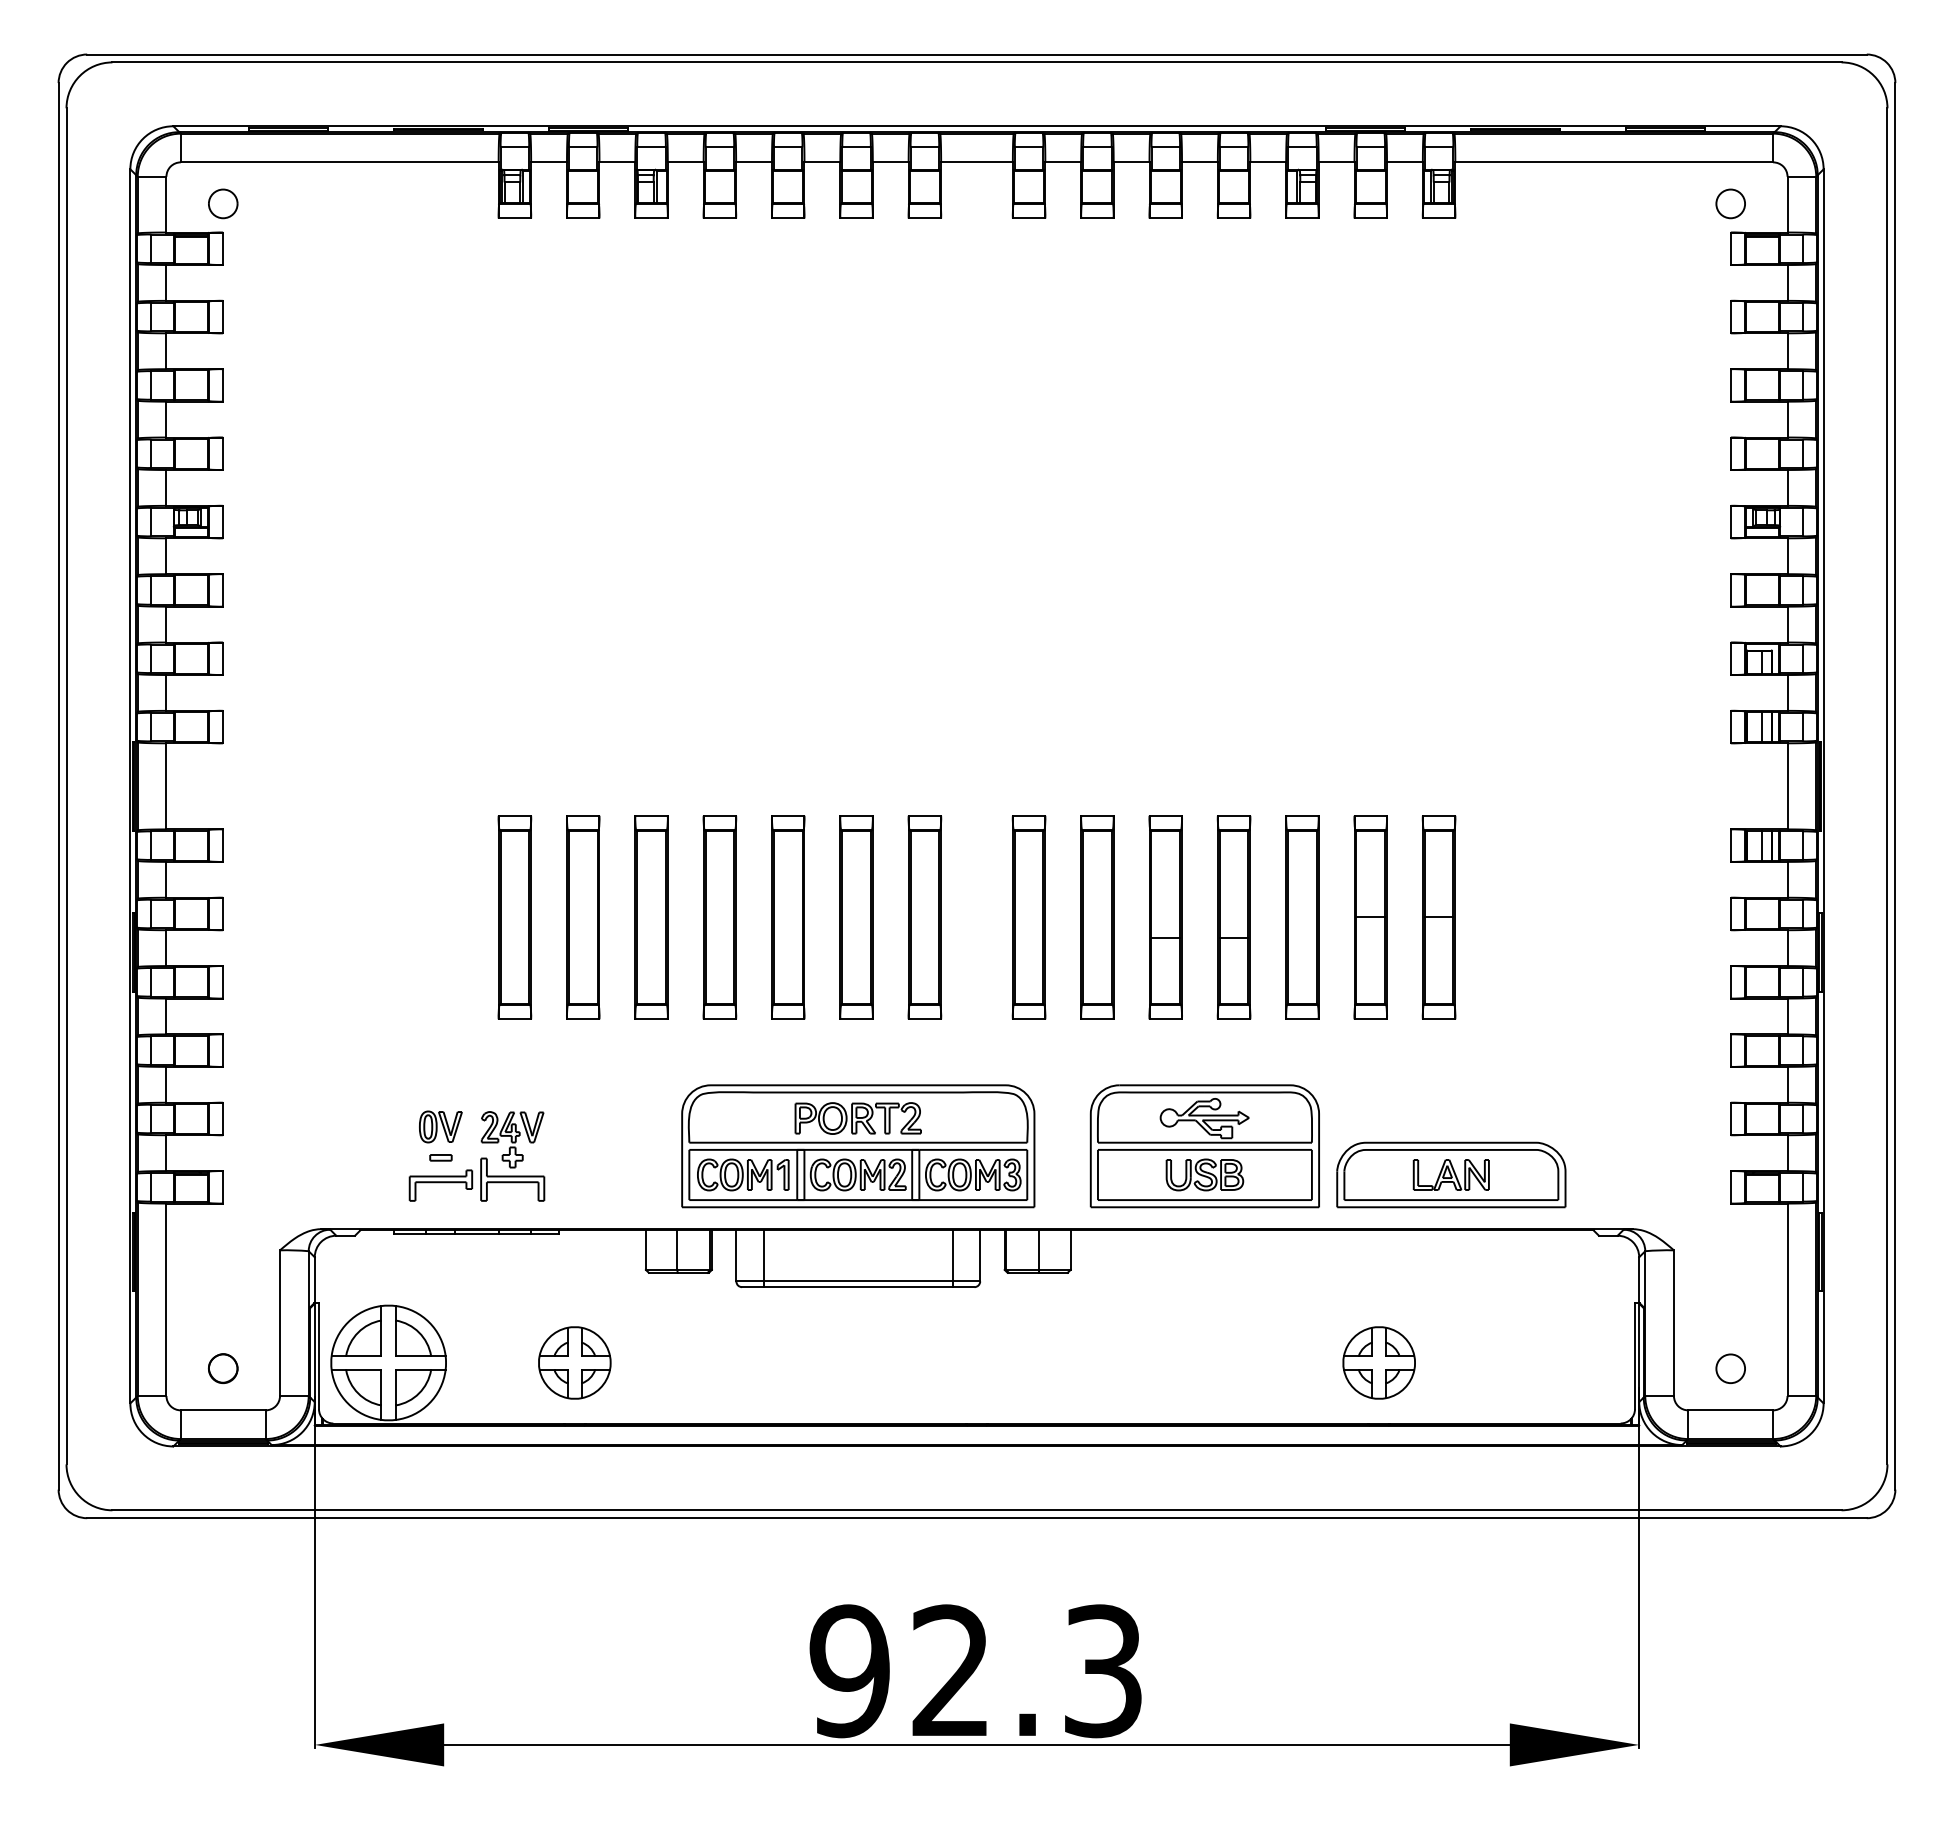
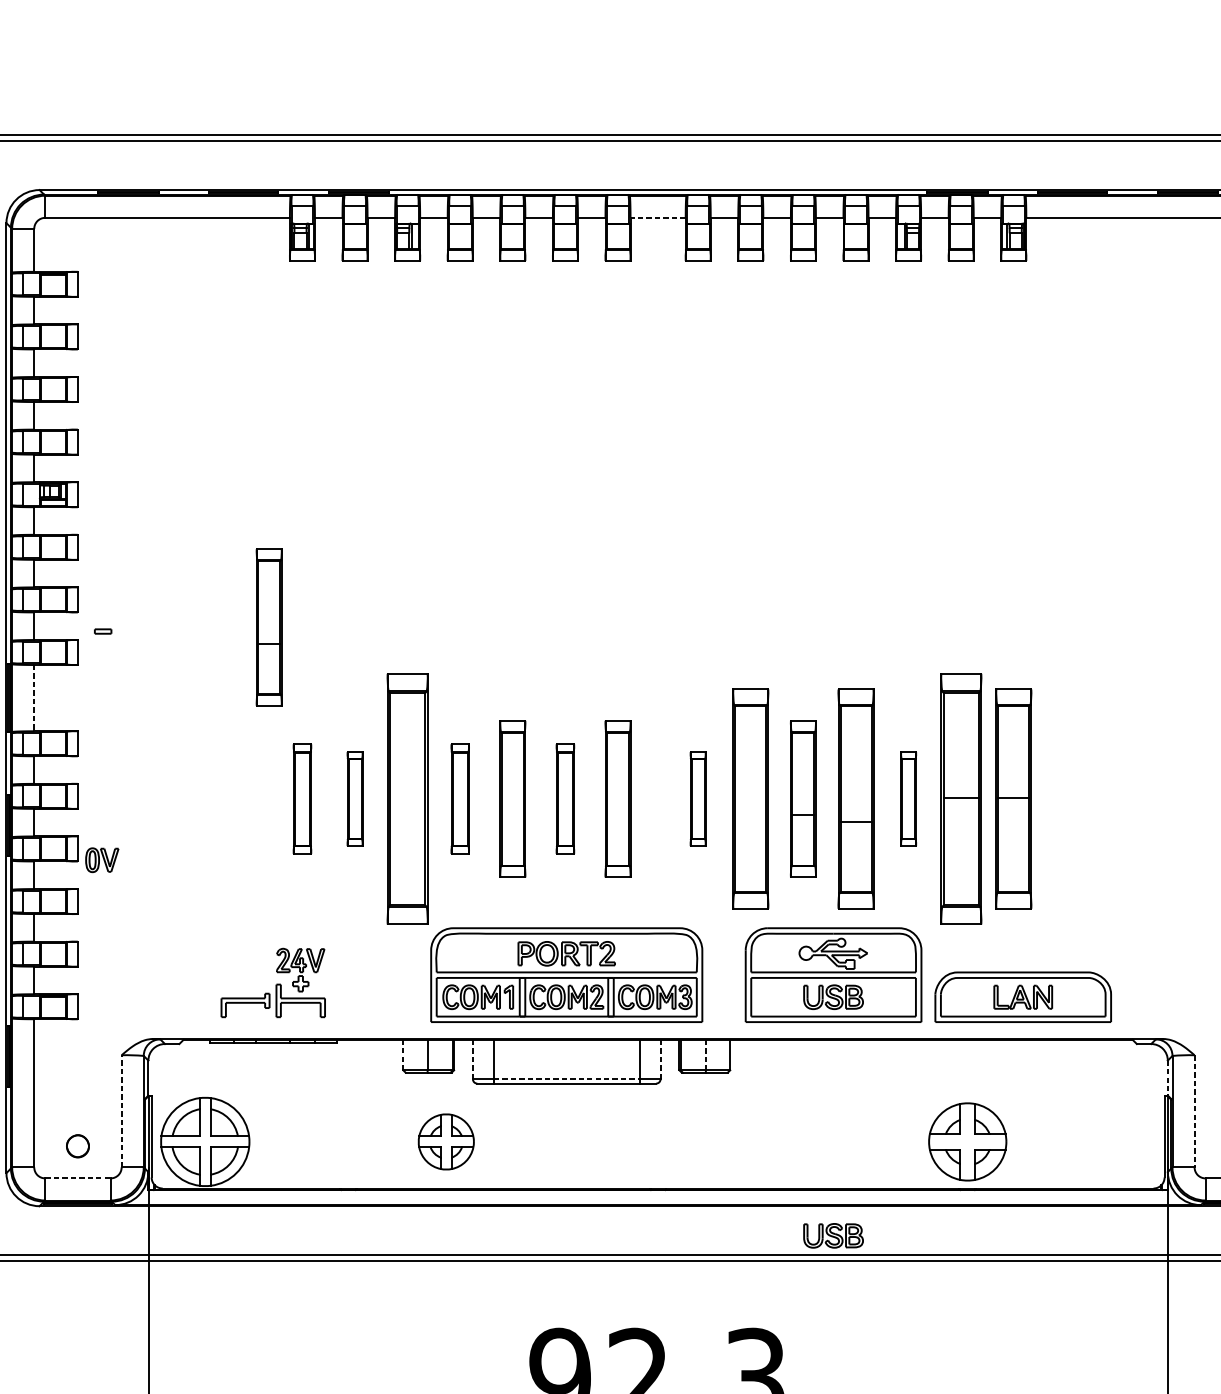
line: (977, 162) -> (658, 217), solid -> dashed
part: (223, 203) -> (78, 249), removed
part: (471, 694) -> (269, 627), added
line: (166, 786) -> (34, 698), solid -> dashed
part: (514, 917) -> (302, 799), size x0.7
part: (583, 917) -> (355, 799), size x0.6
part: (651, 917) -> (407, 799), size x1.6
part: (719, 917) -> (459, 799), size x0.7
part: (856, 917) -> (565, 799), size x0.7
part: (1028, 917) -> (697, 799), size x0.6
part: (1097, 917) -> (750, 799), size x1.4
part: (1233, 917) -> (855, 799), size x1.4
part: (1302, 917) -> (908, 799), size x0.6
part: (1370, 917) -> (961, 799), size x1.6
part: (1438, 917) -> (1013, 799), size x1.4
part: (440, 1126) -> (102, 859), moved
part: (440, 1157) -> (102, 631), moved
line: (645, 1250) -> (402, 1055), solid -> dashed
line: (1039, 1250) -> (706, 1055), solid -> dashed
line: (736, 1255) -> (473, 1059), solid -> dashed
line: (980, 1255) -> (660, 1059), solid -> dashed
line: (1639, 1280) -> (1168, 1078), solid -> dashed
line: (858, 1281) -> (566, 1079), solid -> dashed
line: (280, 1323) -> (122, 1111), solid -> dashed
line: (1673, 1323) -> (1194, 1111), solid -> dashed
part: (574, 1362) -> (446, 1141), moved
part: (1378, 1362) -> (967, 1141), size x1.4
line: (223, 1410) -> (78, 1178), solid -> dashed
part: (1204, 1484) -> (833, 1235), added

